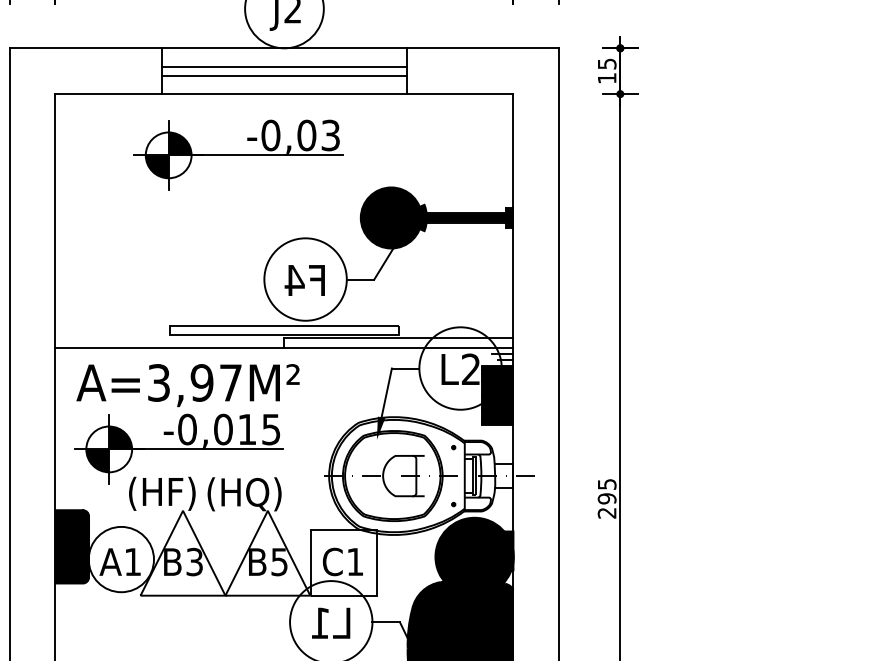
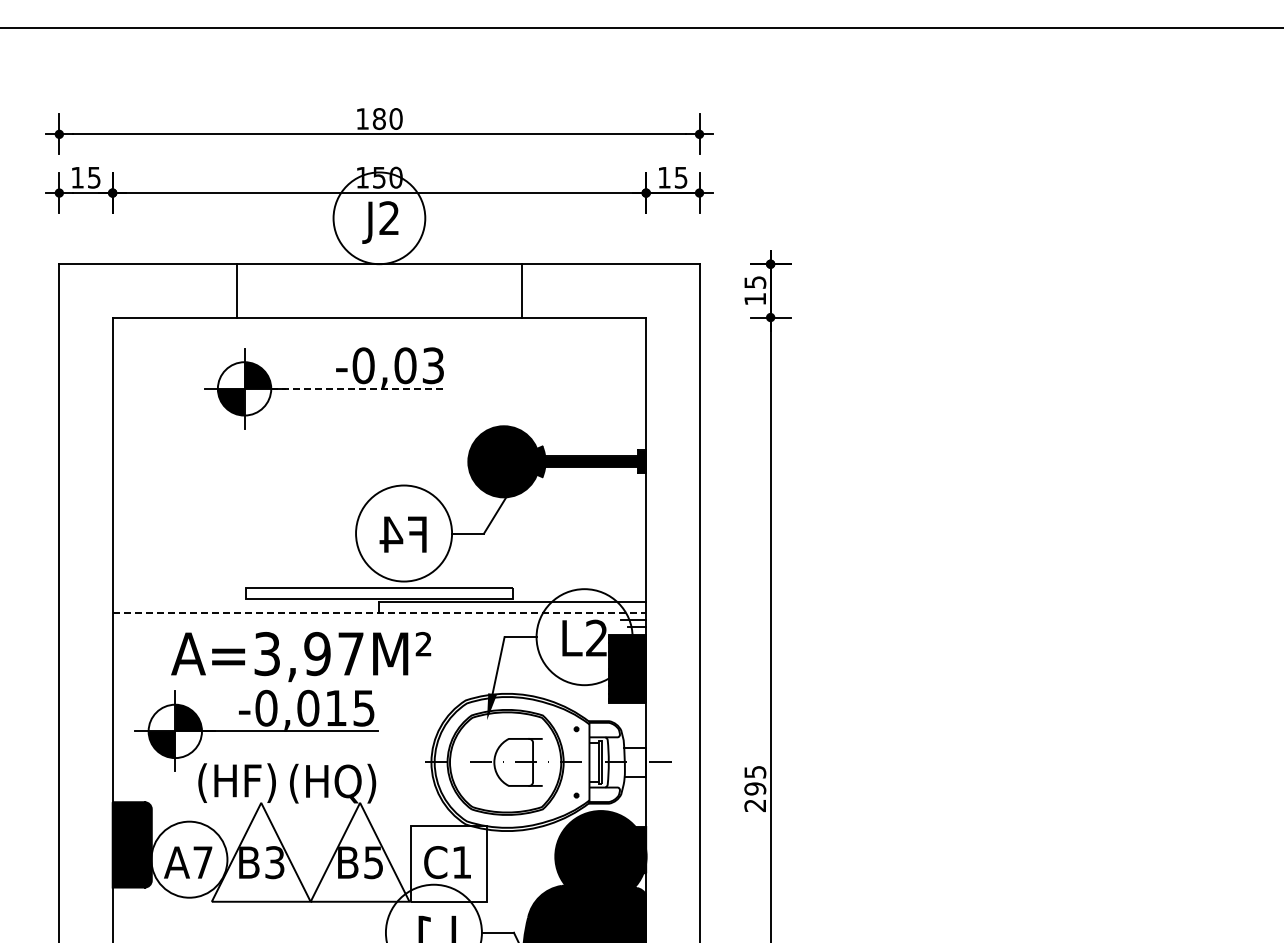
line: (284, 66) -> (379, 285), removed
line: (284, 76) -> (379, 296), removed
line: (267, 155) -> (359, 388), solid -> dashed
line: (284, 347) -> (379, 612), solid -> dashed
text: (188, 385) -> (301, 657), moved
text: (132, 561) -> (202, 862), A1 -> A7

